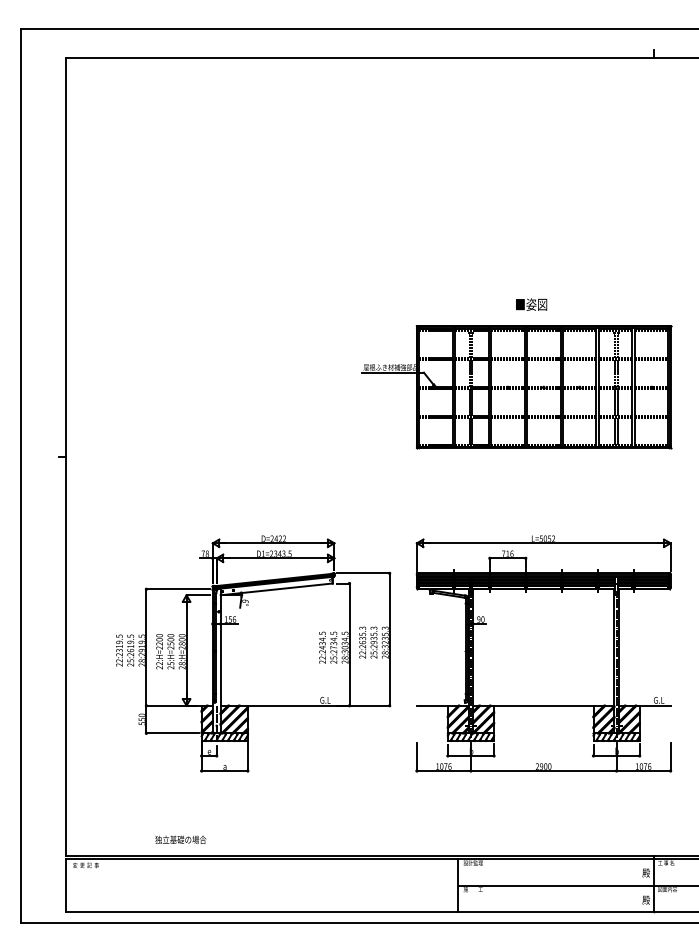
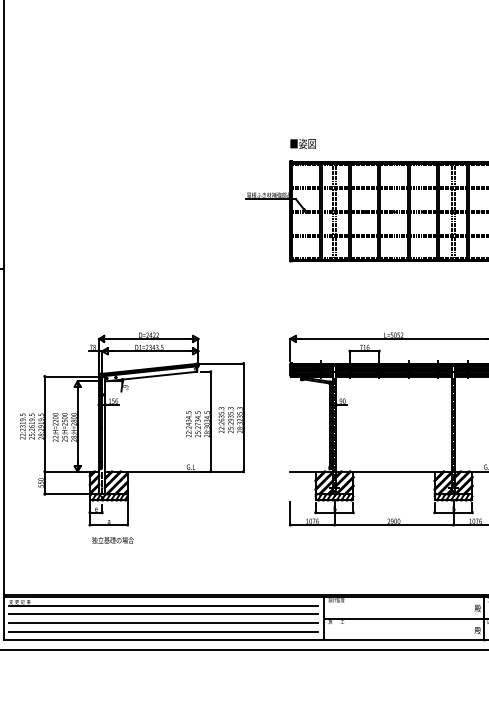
text: (531, 304) -> (303, 143), moved
part: (253, 653) -> (132, 428), moved
text: (180, 839) -> (112, 540), moved
line: (261, 869) -> (163, 605), added
line: (261, 880) -> (163, 614), added
line: (261, 891) -> (163, 623), added
line: (261, 901) -> (163, 631), added

